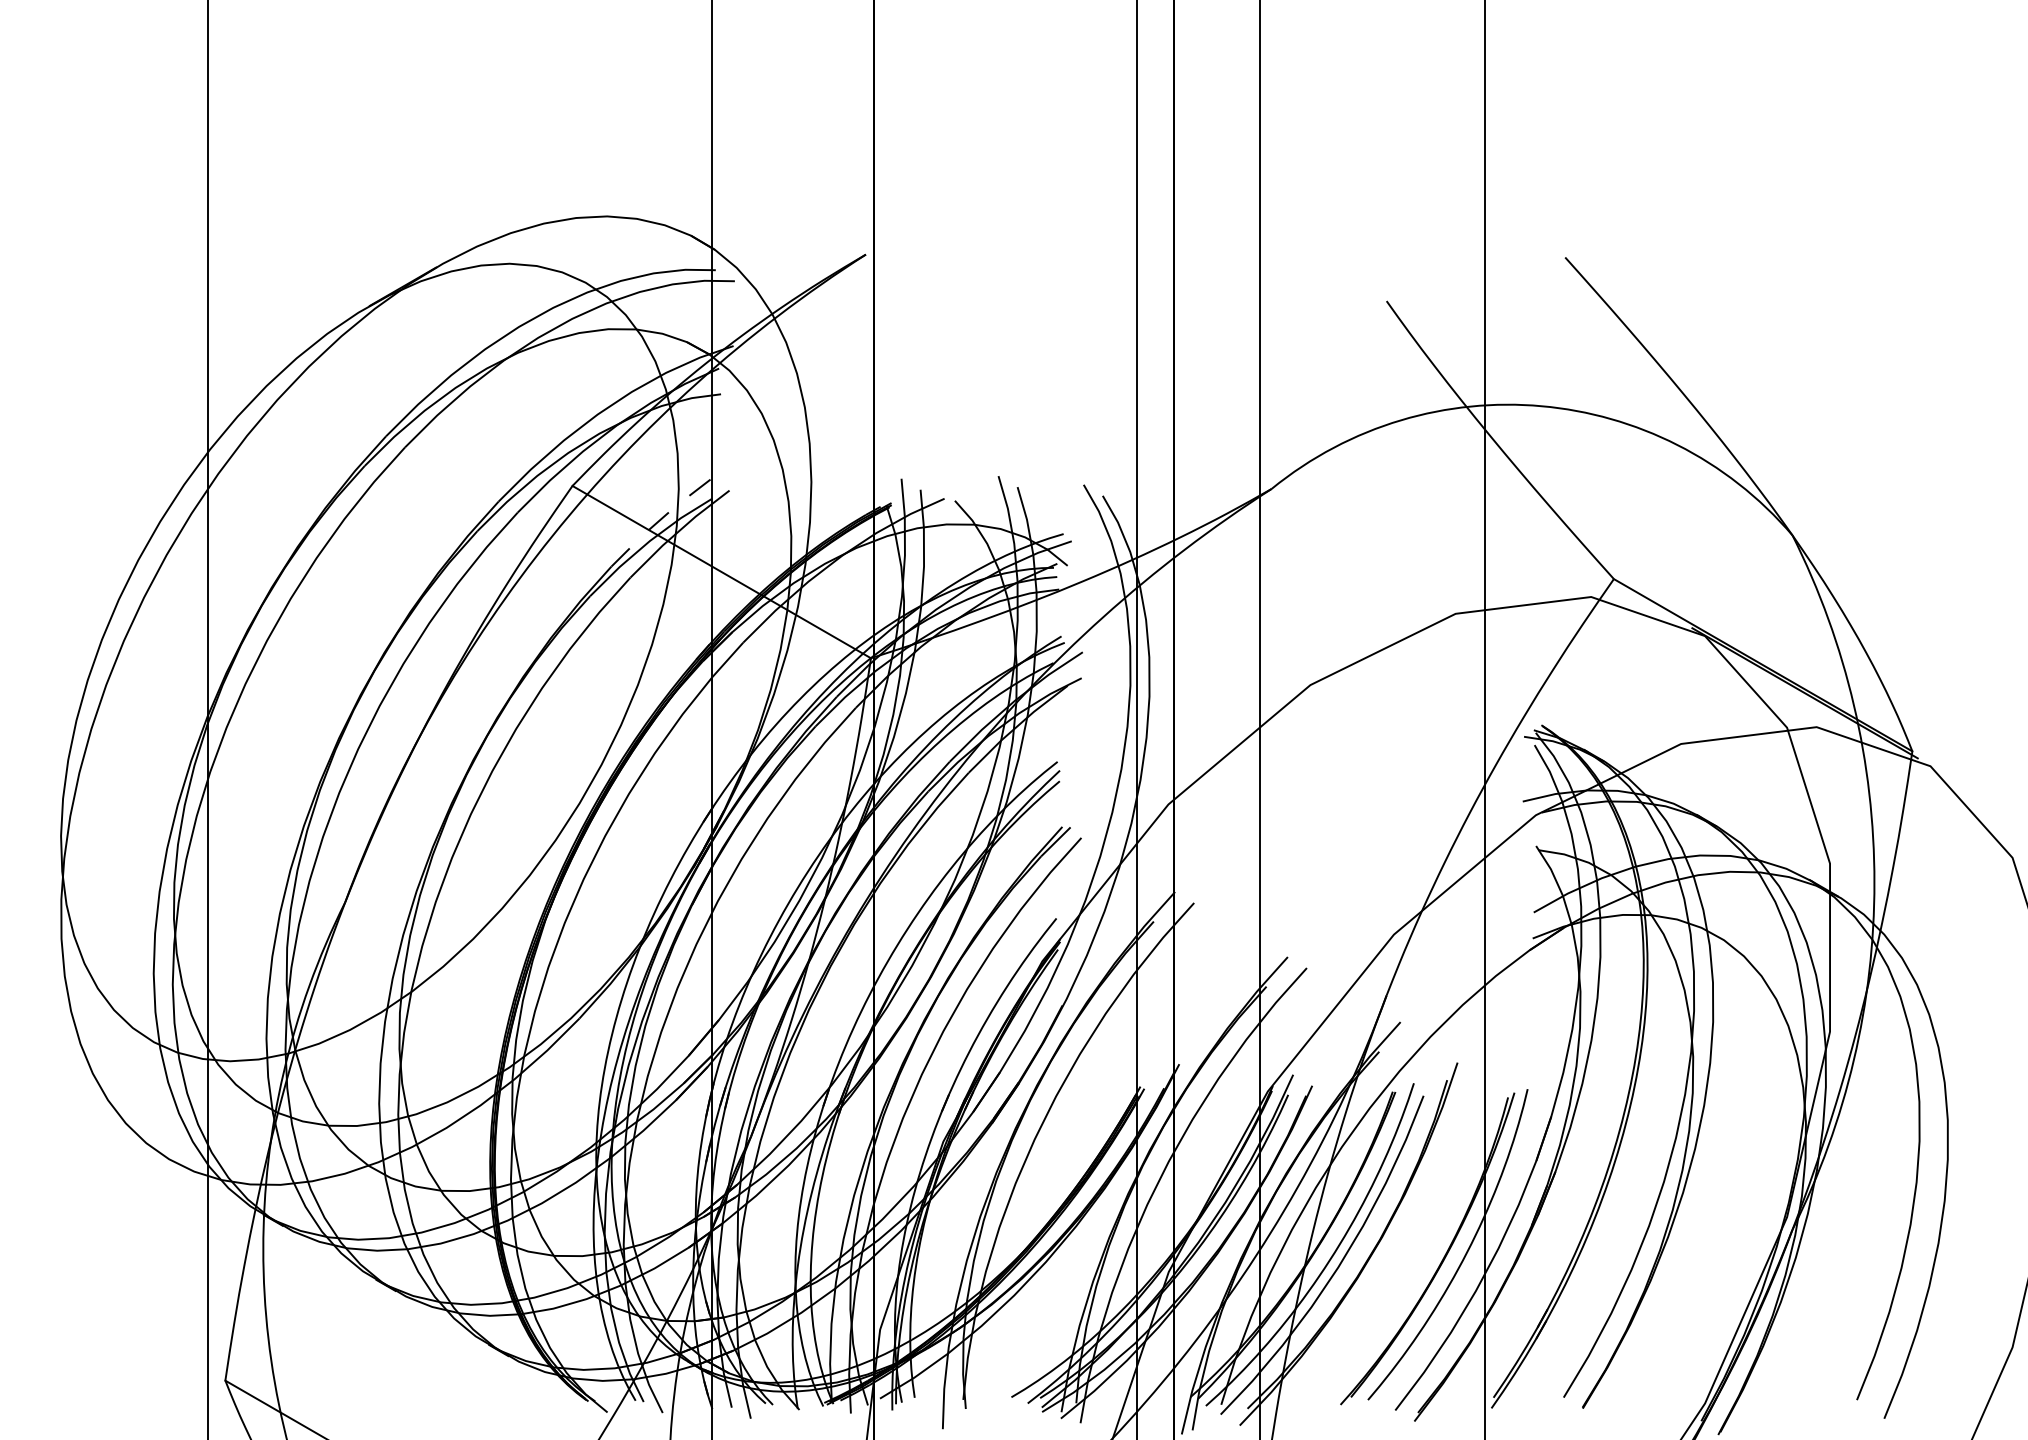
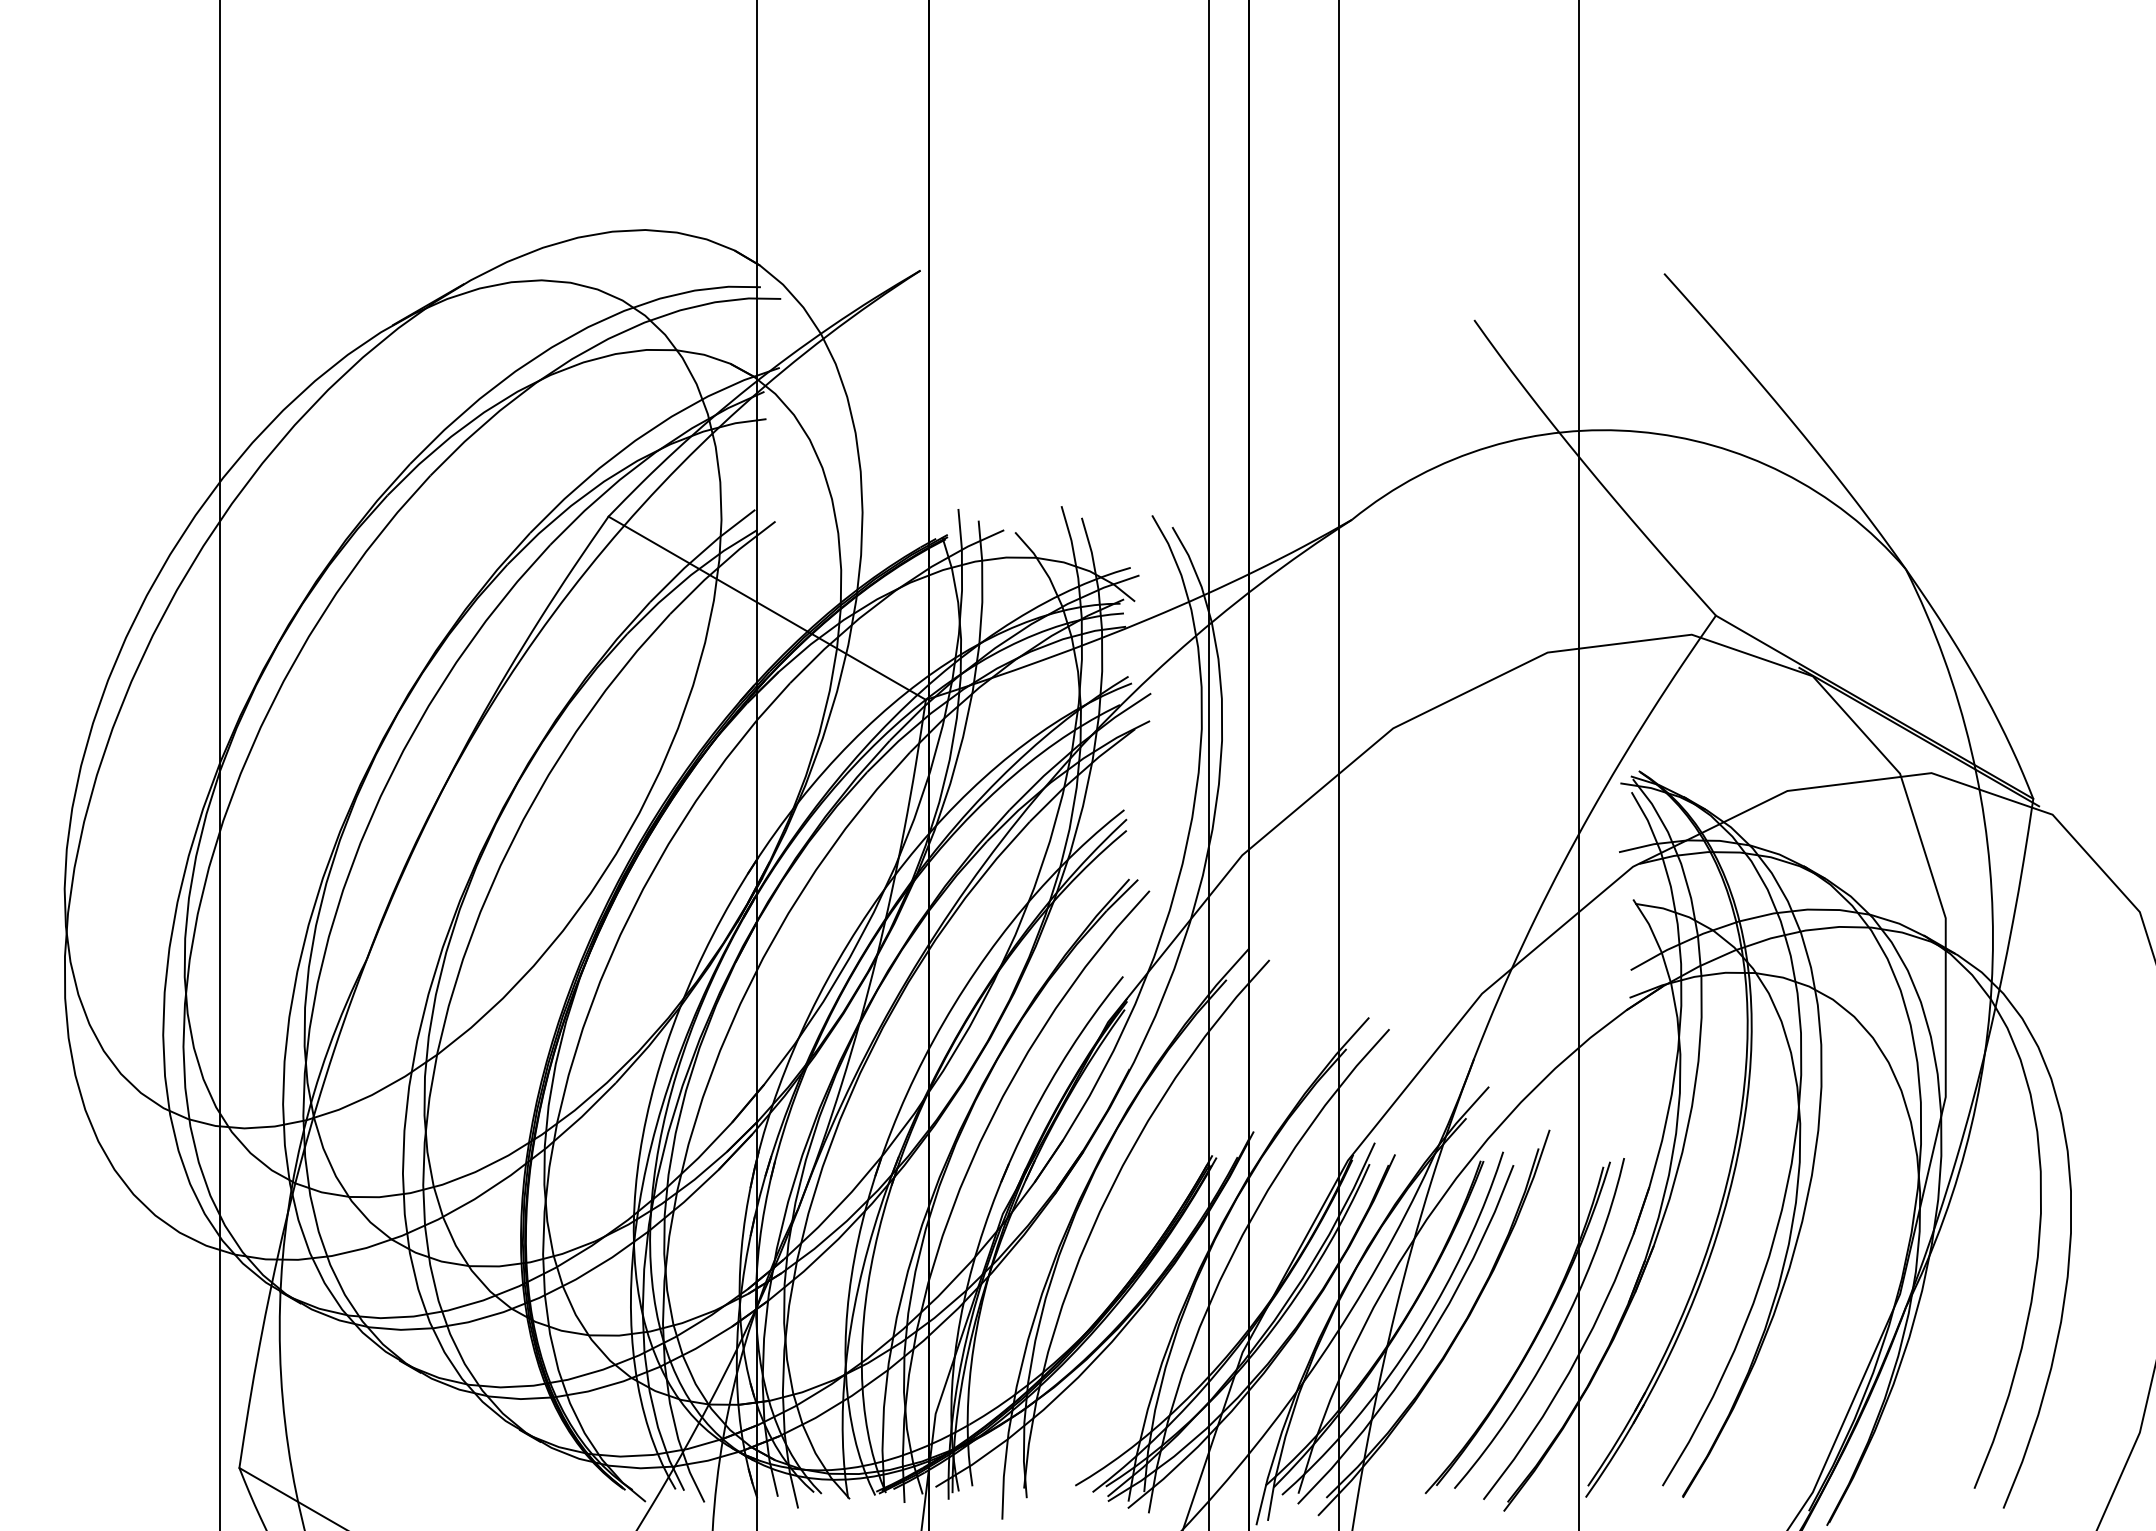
line: (658, 520) -> (700, 553), dashed -> solid

